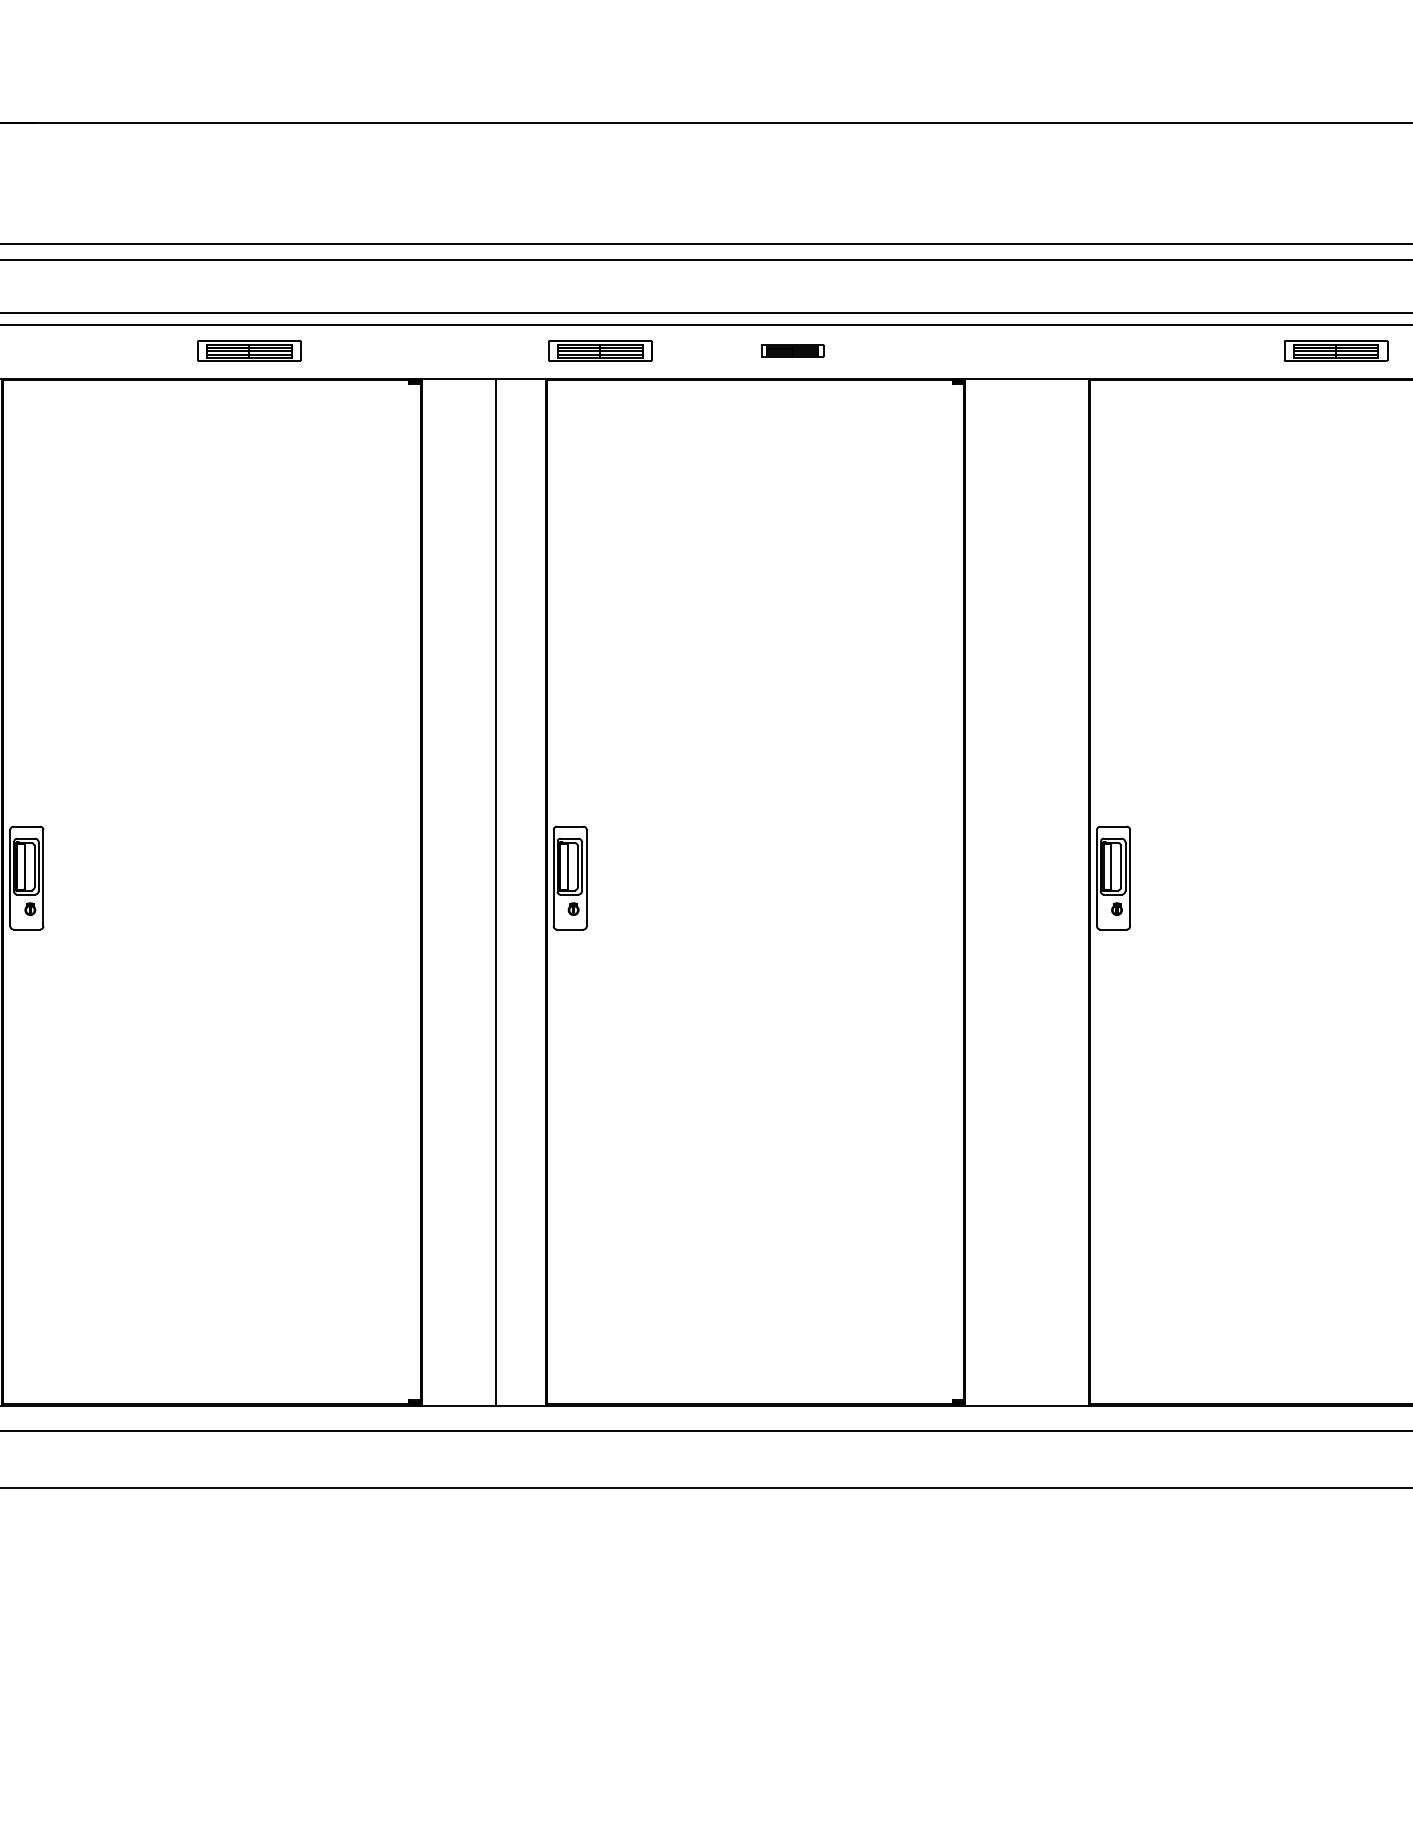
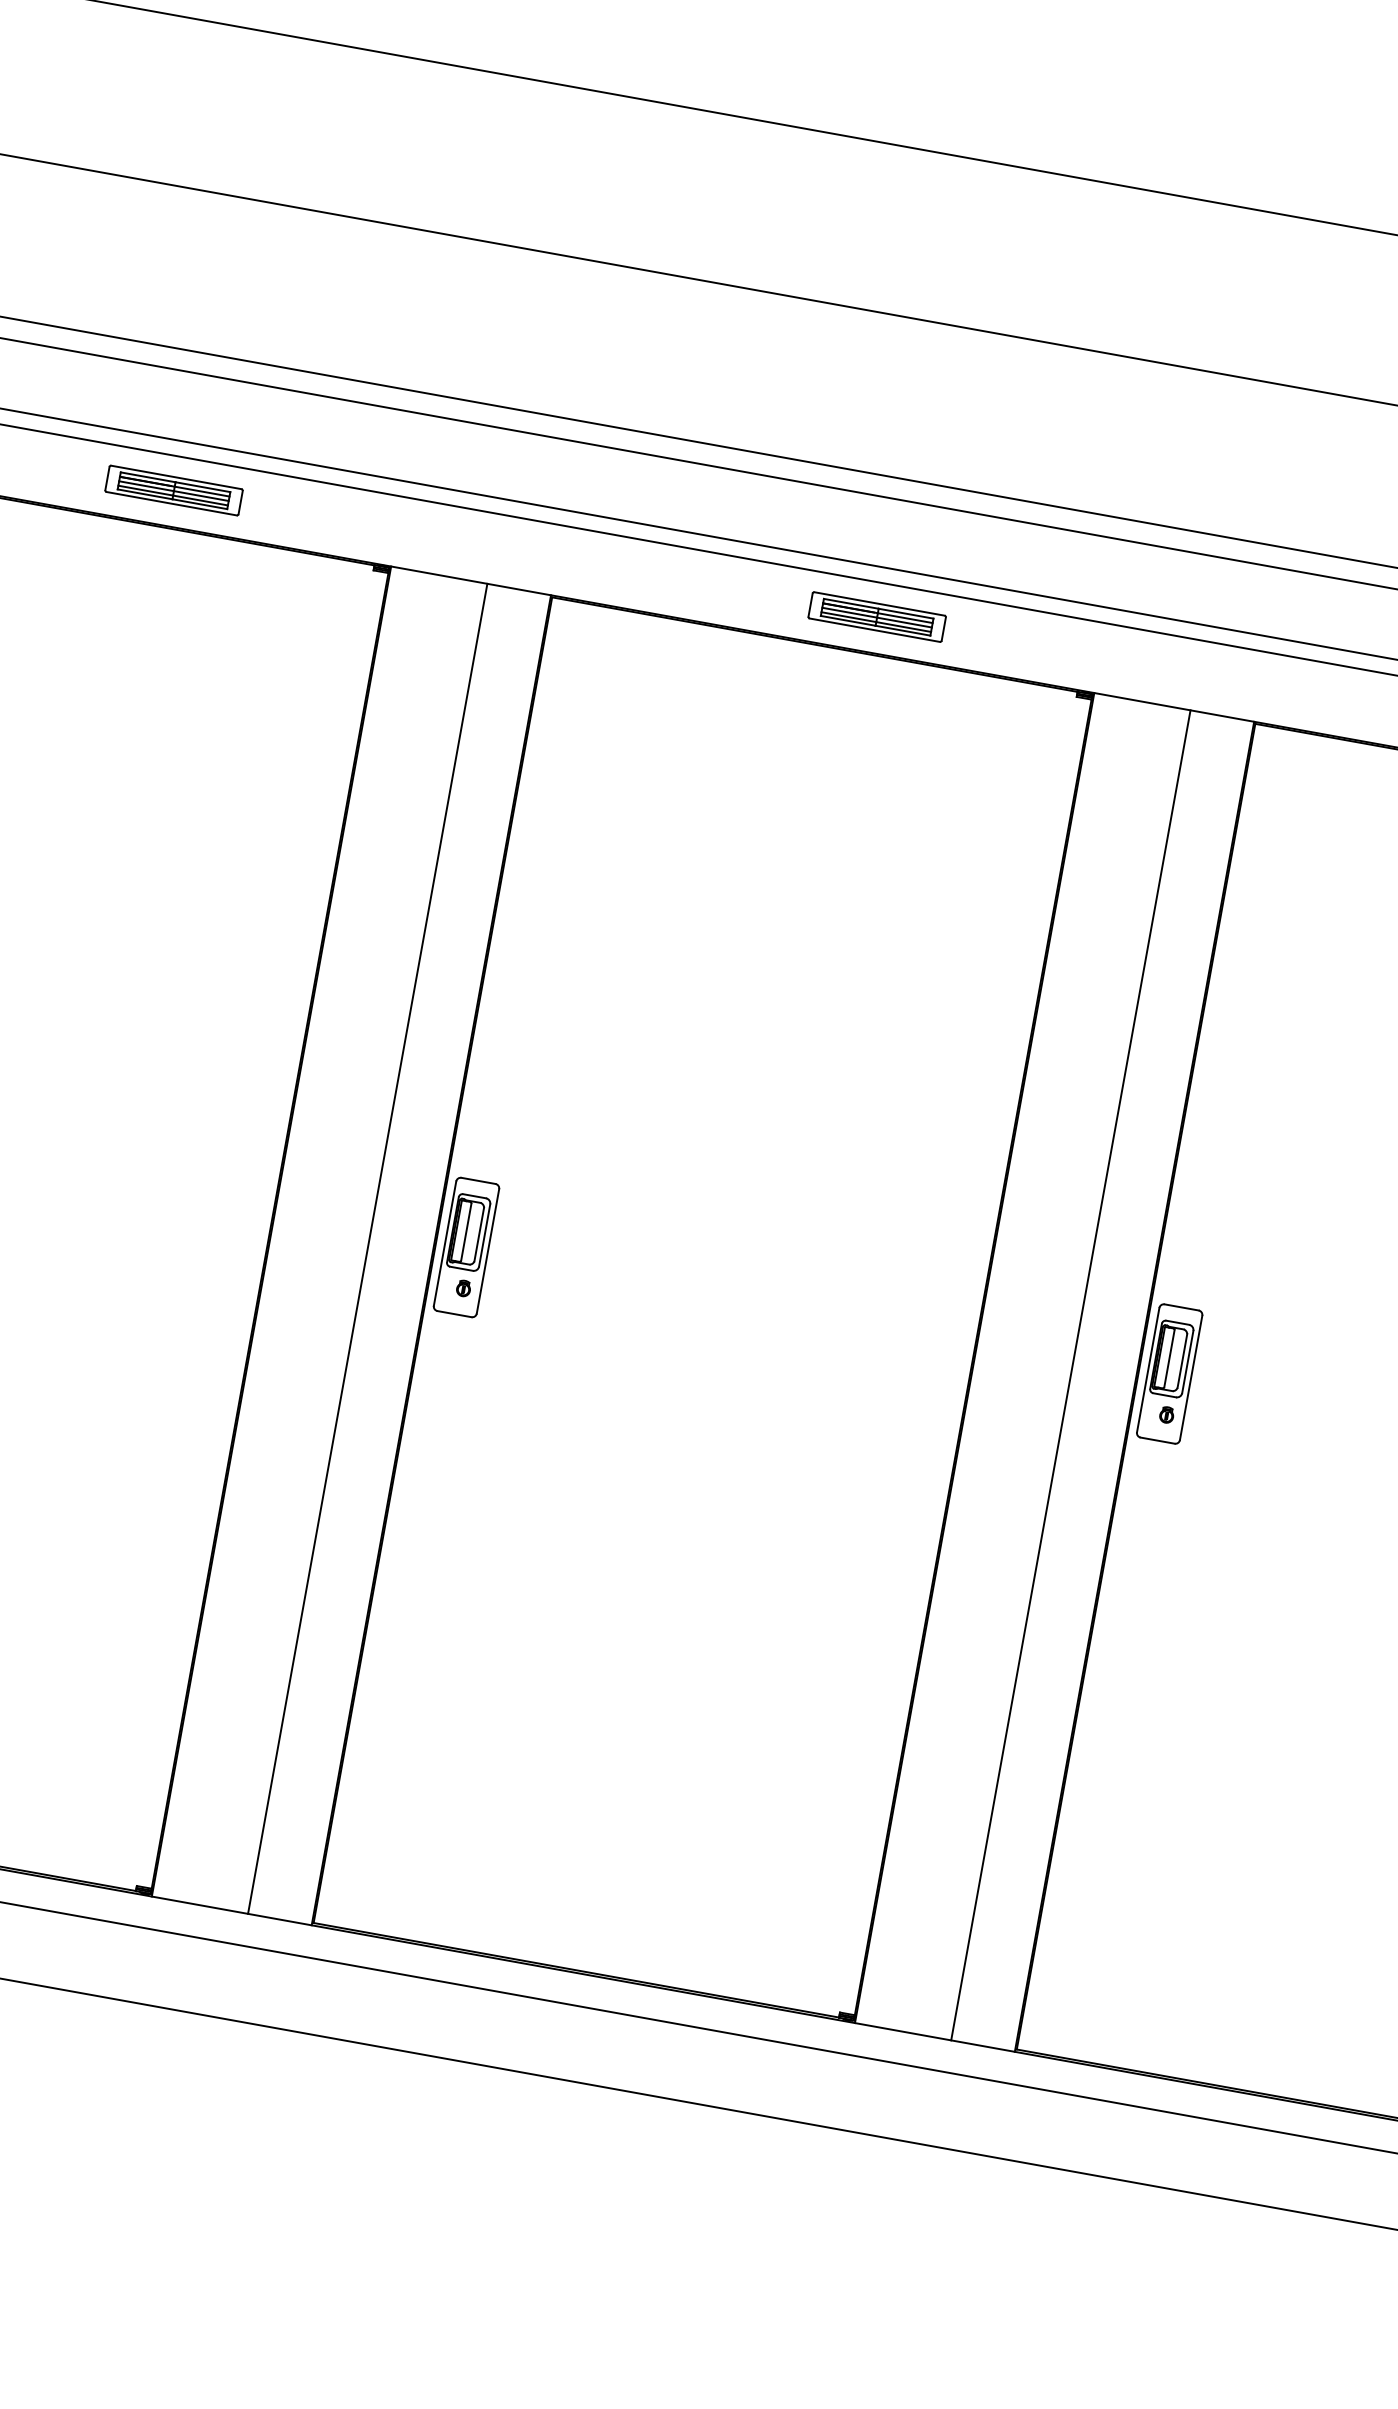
part: (600, 350) -> (628, 571), removed
part: (792, 350) -> (877, 616), size x1.67
line: (1039, 892) -> (1070, 1375), added

